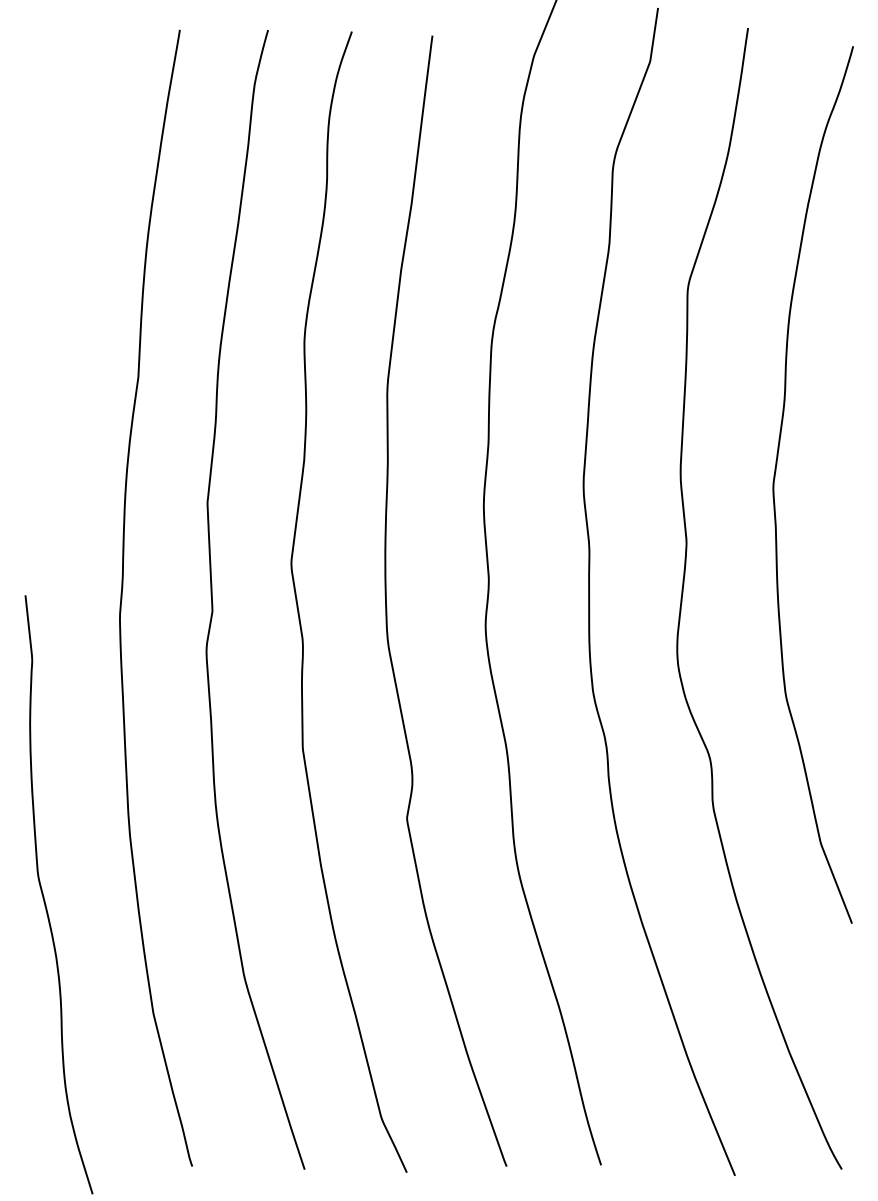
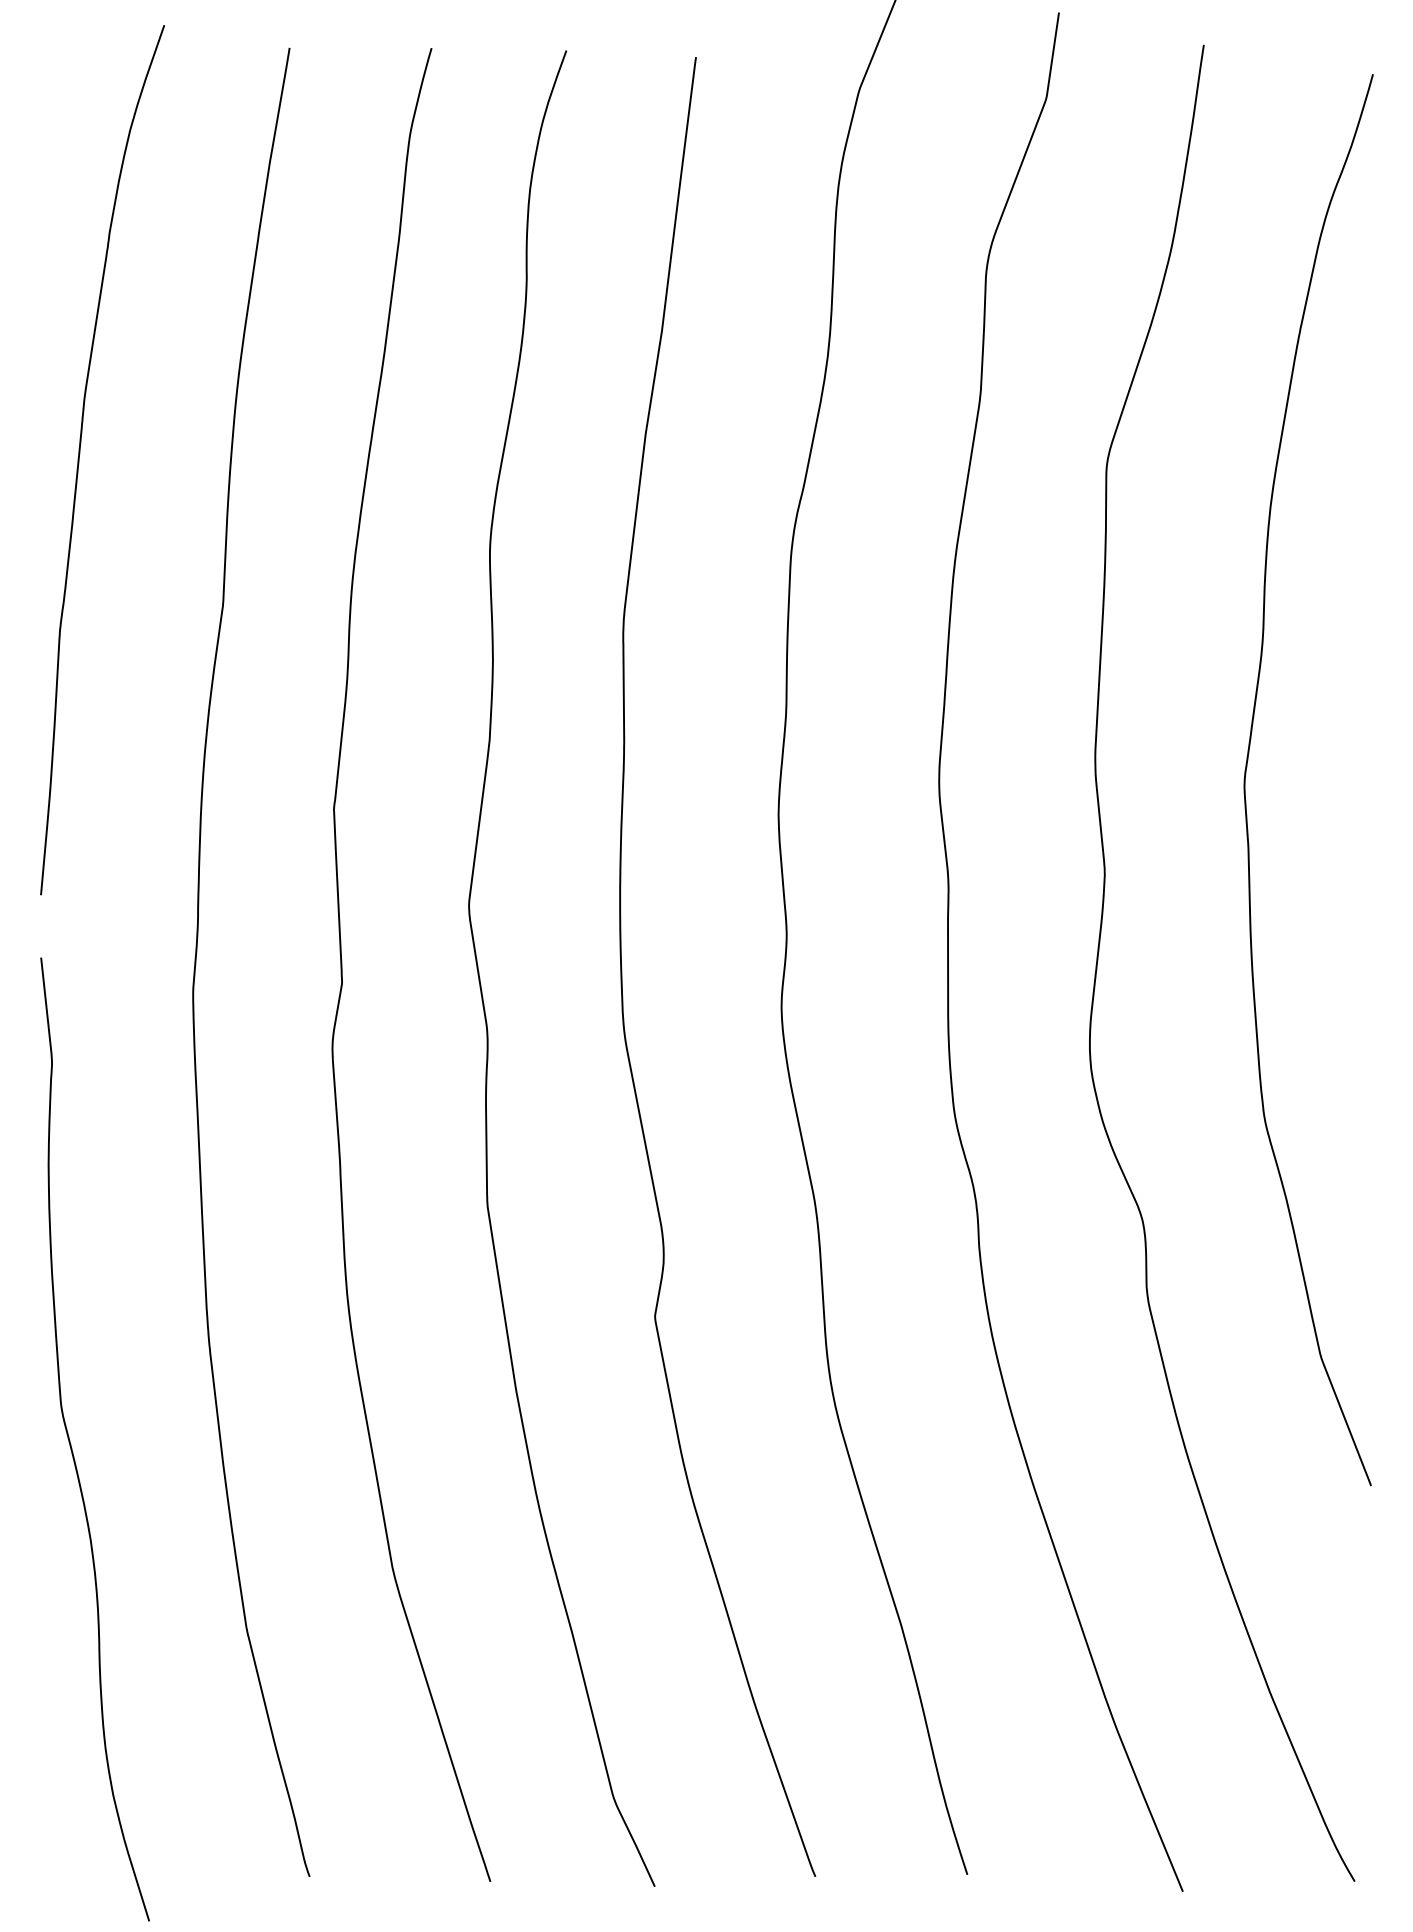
curve: (50, 281) -> (81, 452), added

